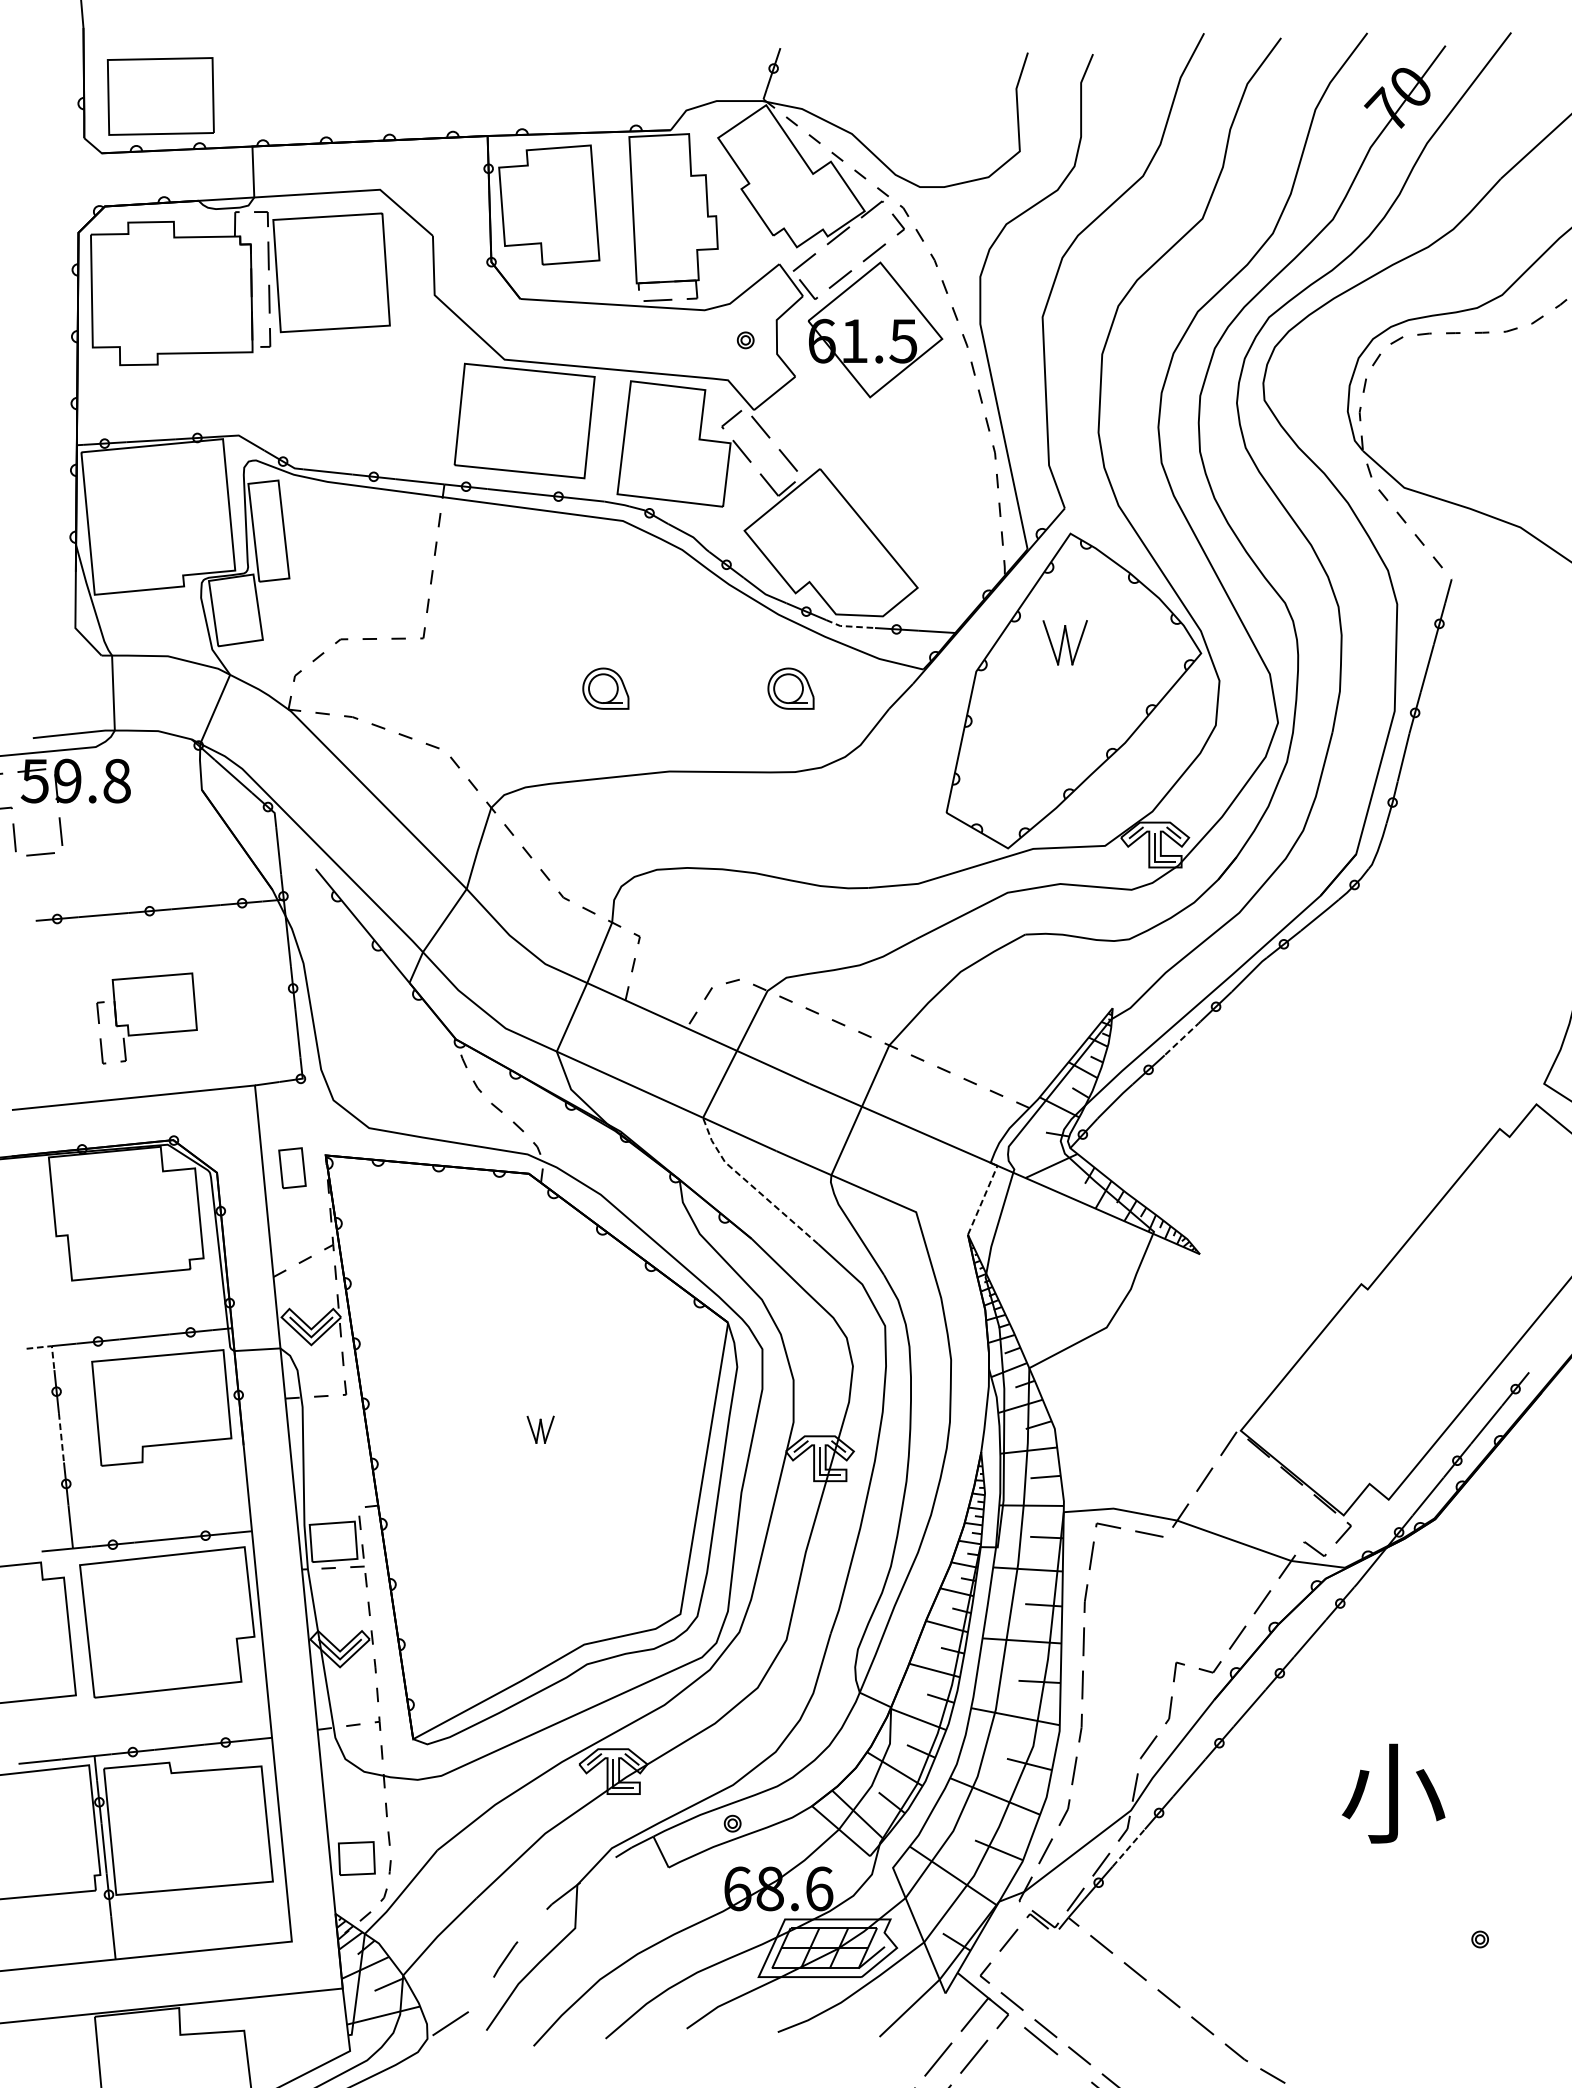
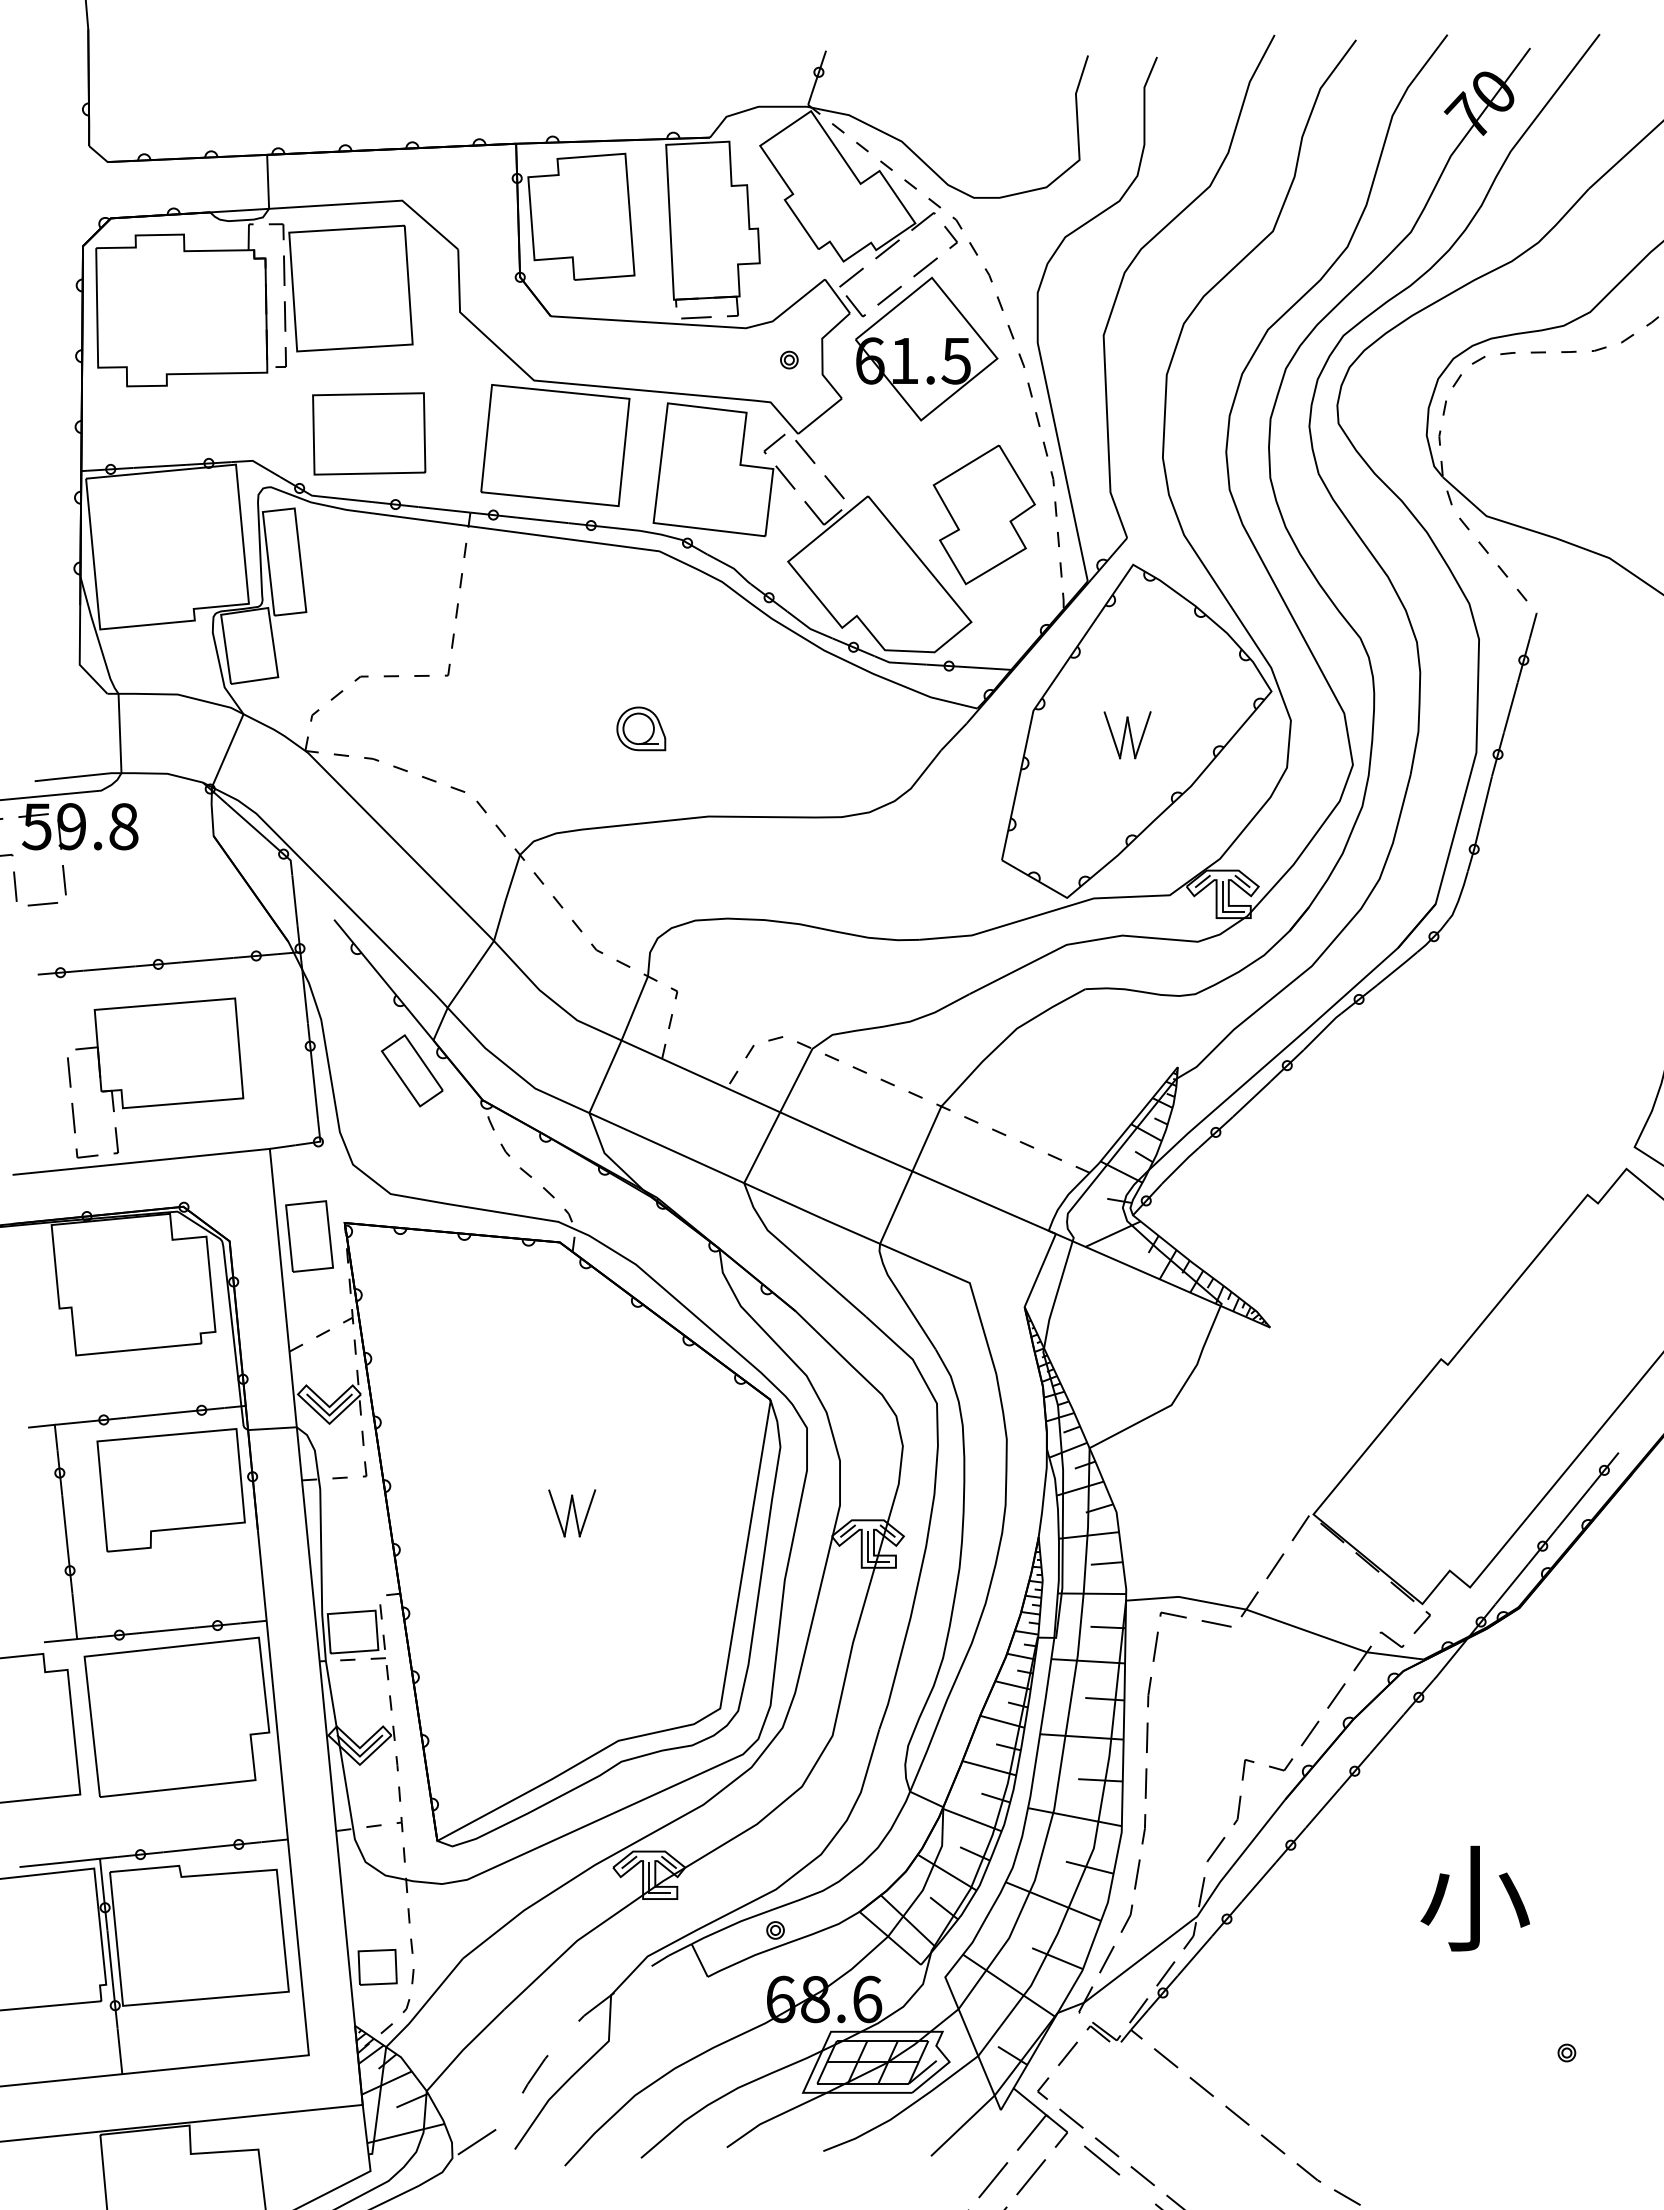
part: (161, 96) -> (369, 433), moved
part: (929, 486) -> (983, 514), added
line: (849, 626) -> (899, 663), dashed -> solid
part: (1065, 643) -> (1127, 735), moved
part: (791, 688) -> (837, 728), removed
part: (389, 1011) -> (412, 1070), added
part: (146, 1018) -> (155, 1077), size x1.67
line: (1183, 1037) -> (1252, 1098), dashed -> solid
part: (292, 1168) -> (309, 1236), size x1.67
line: (752, 1186) -> (796, 1255), dashed -> solid
line: (982, 1200) -> (1040, 1270), dashed -> solid
line: (51, 1345) -> (54, 1424), dashed -> solid
part: (540, 1429) -> (572, 1513), size x1.67
line: (61, 1438) -> (65, 1522), dashed -> solid
line: (1129, 1847) -> (1195, 1955), dashed -> solid

